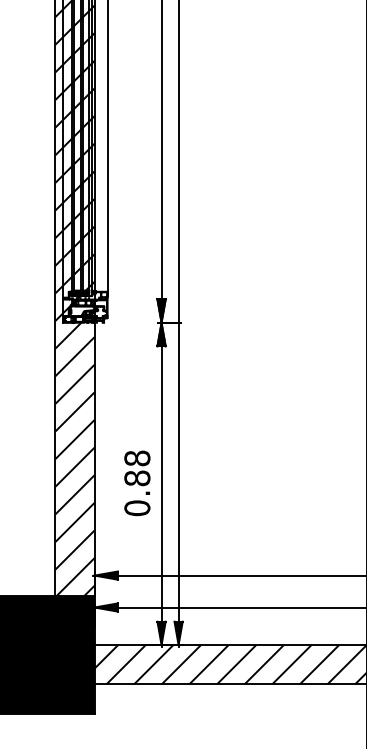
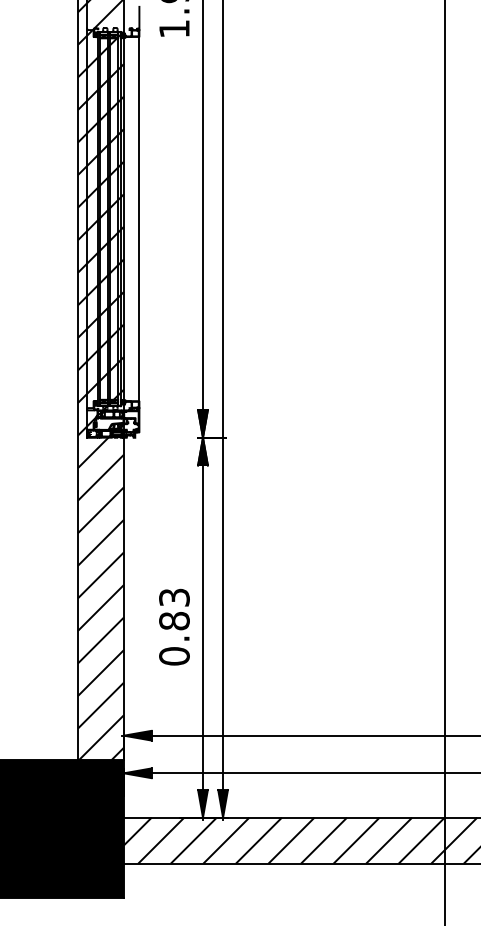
text: (137, 458) -> (174, 597), 0.88 -> 0.83

